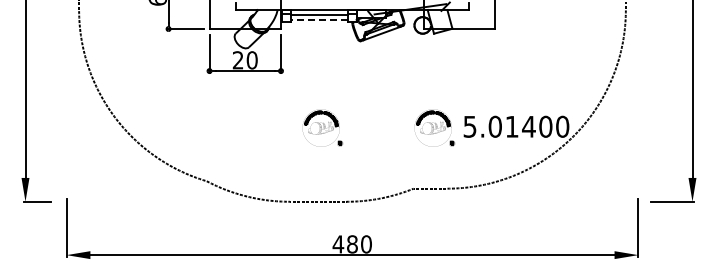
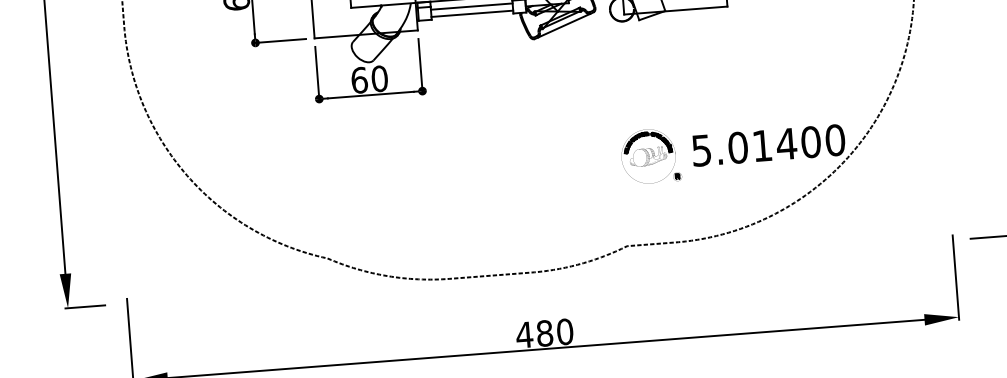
line: (318, 20) -> (471, 13), dashed -> solid
text: (237, 60) -> (358, 80), 20 -> 60
part: (322, 127) -> (488, 167), removed

